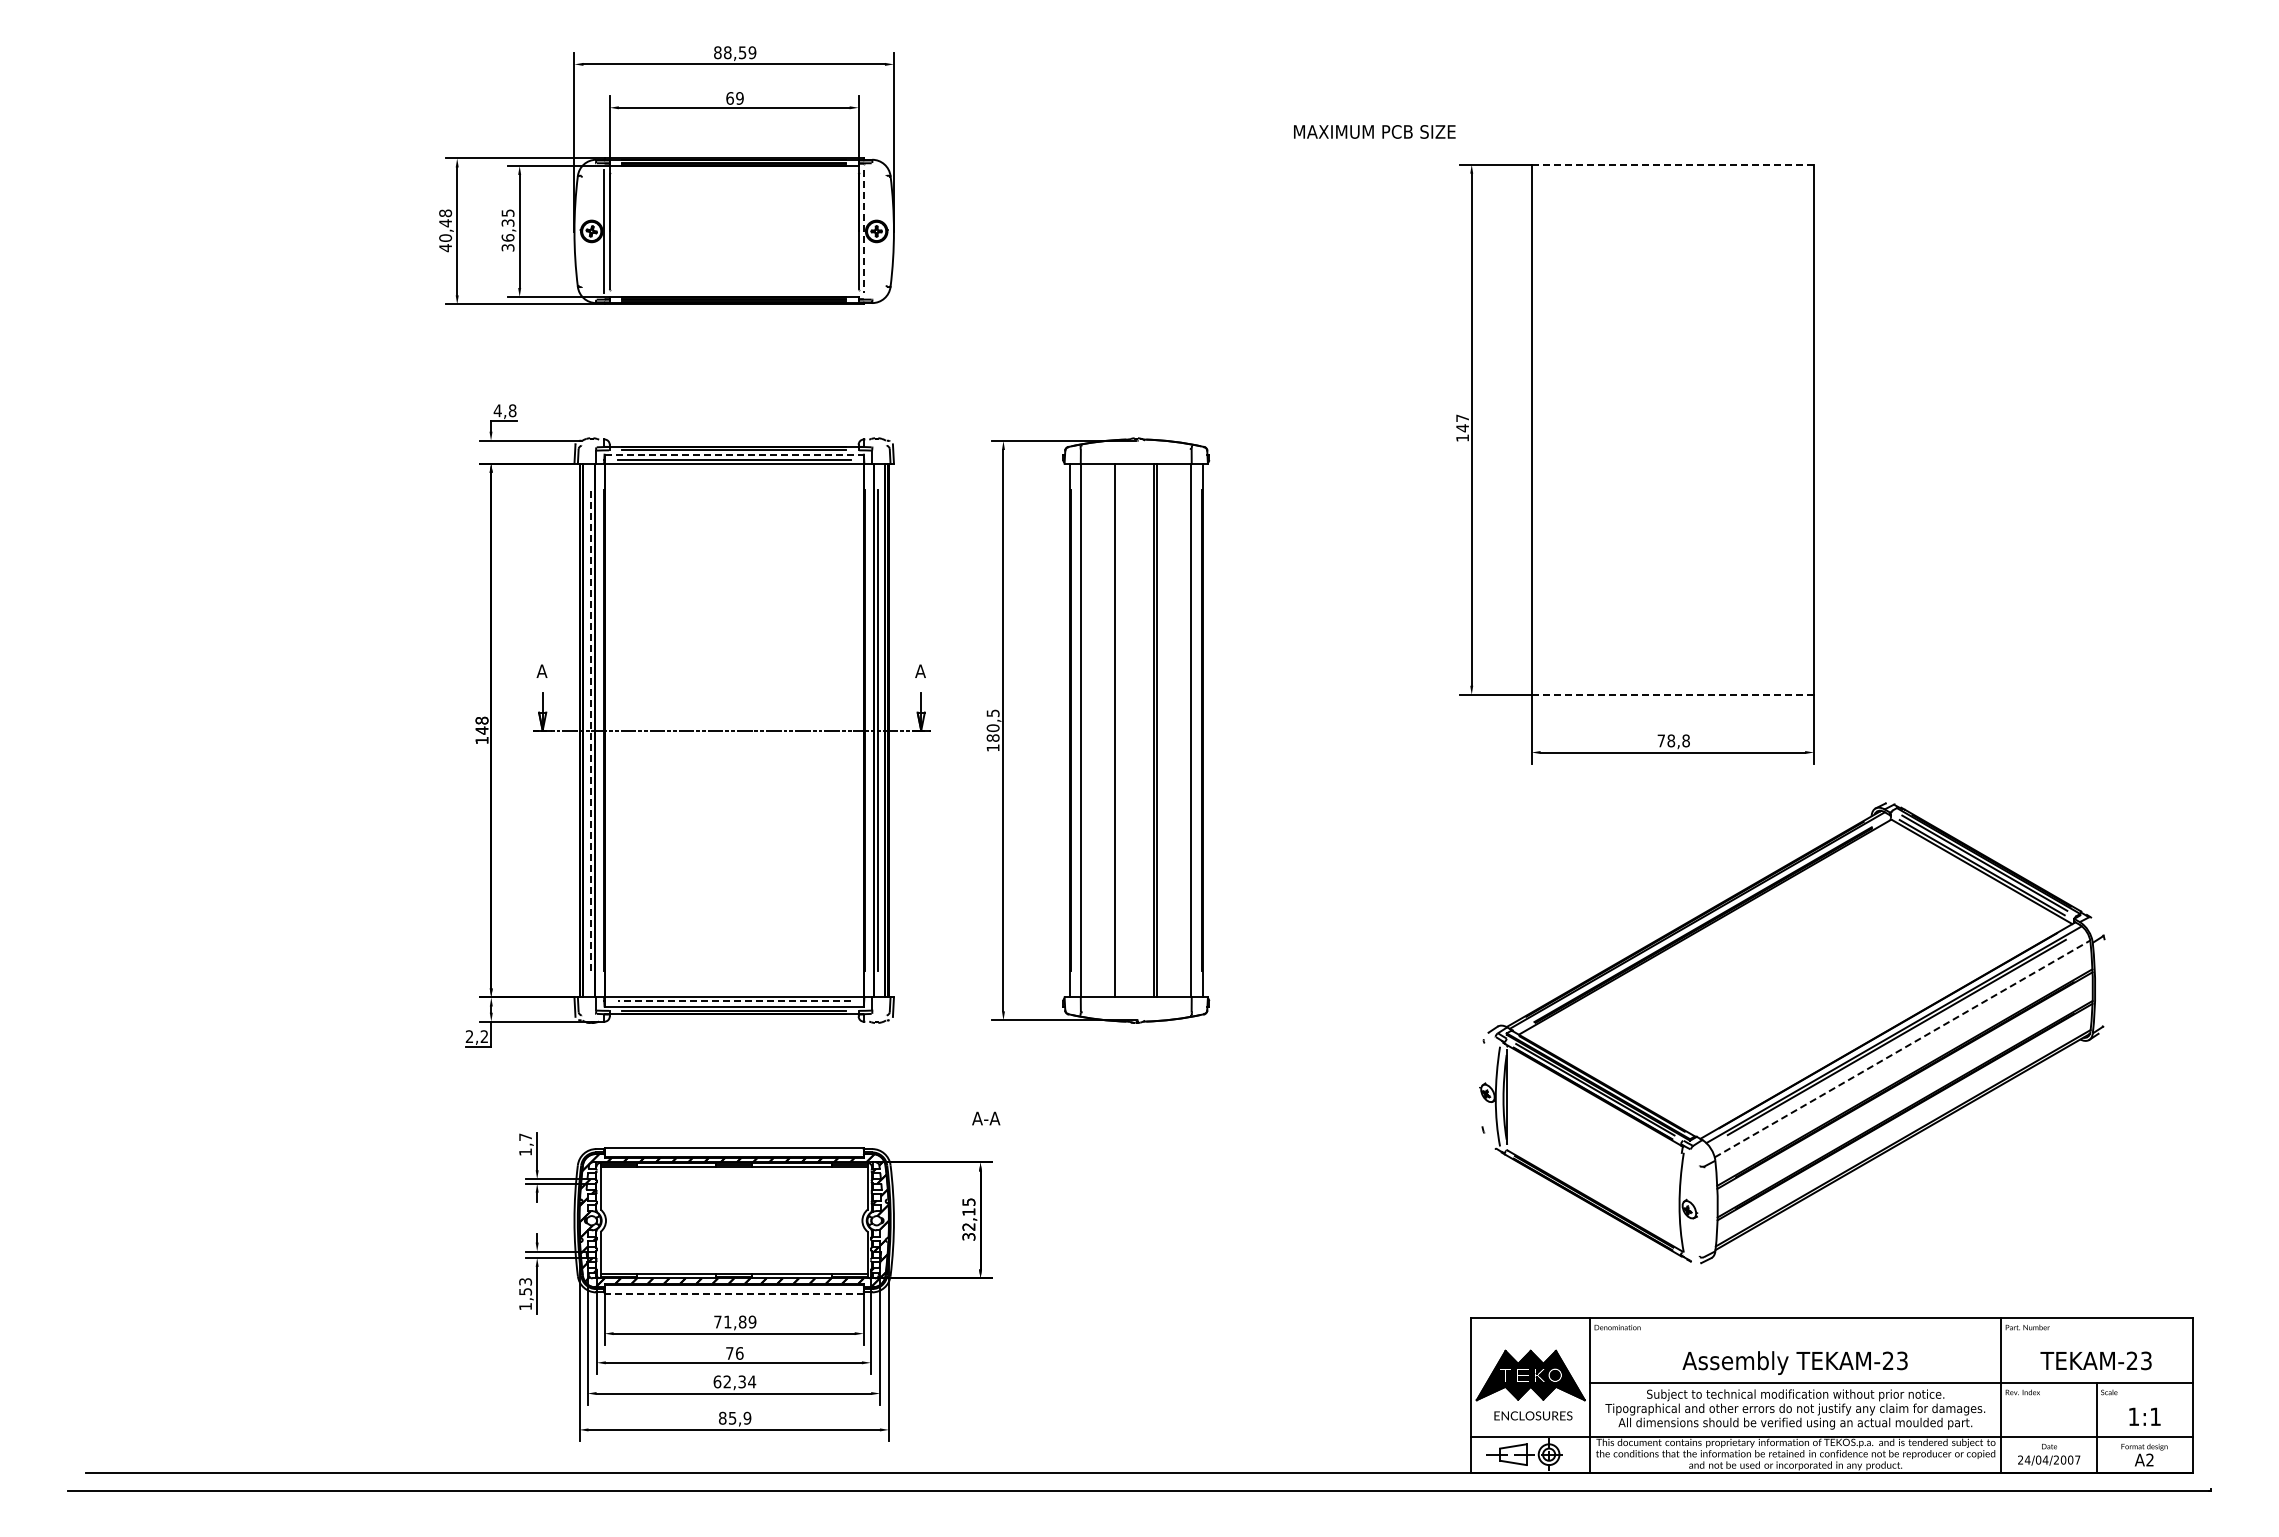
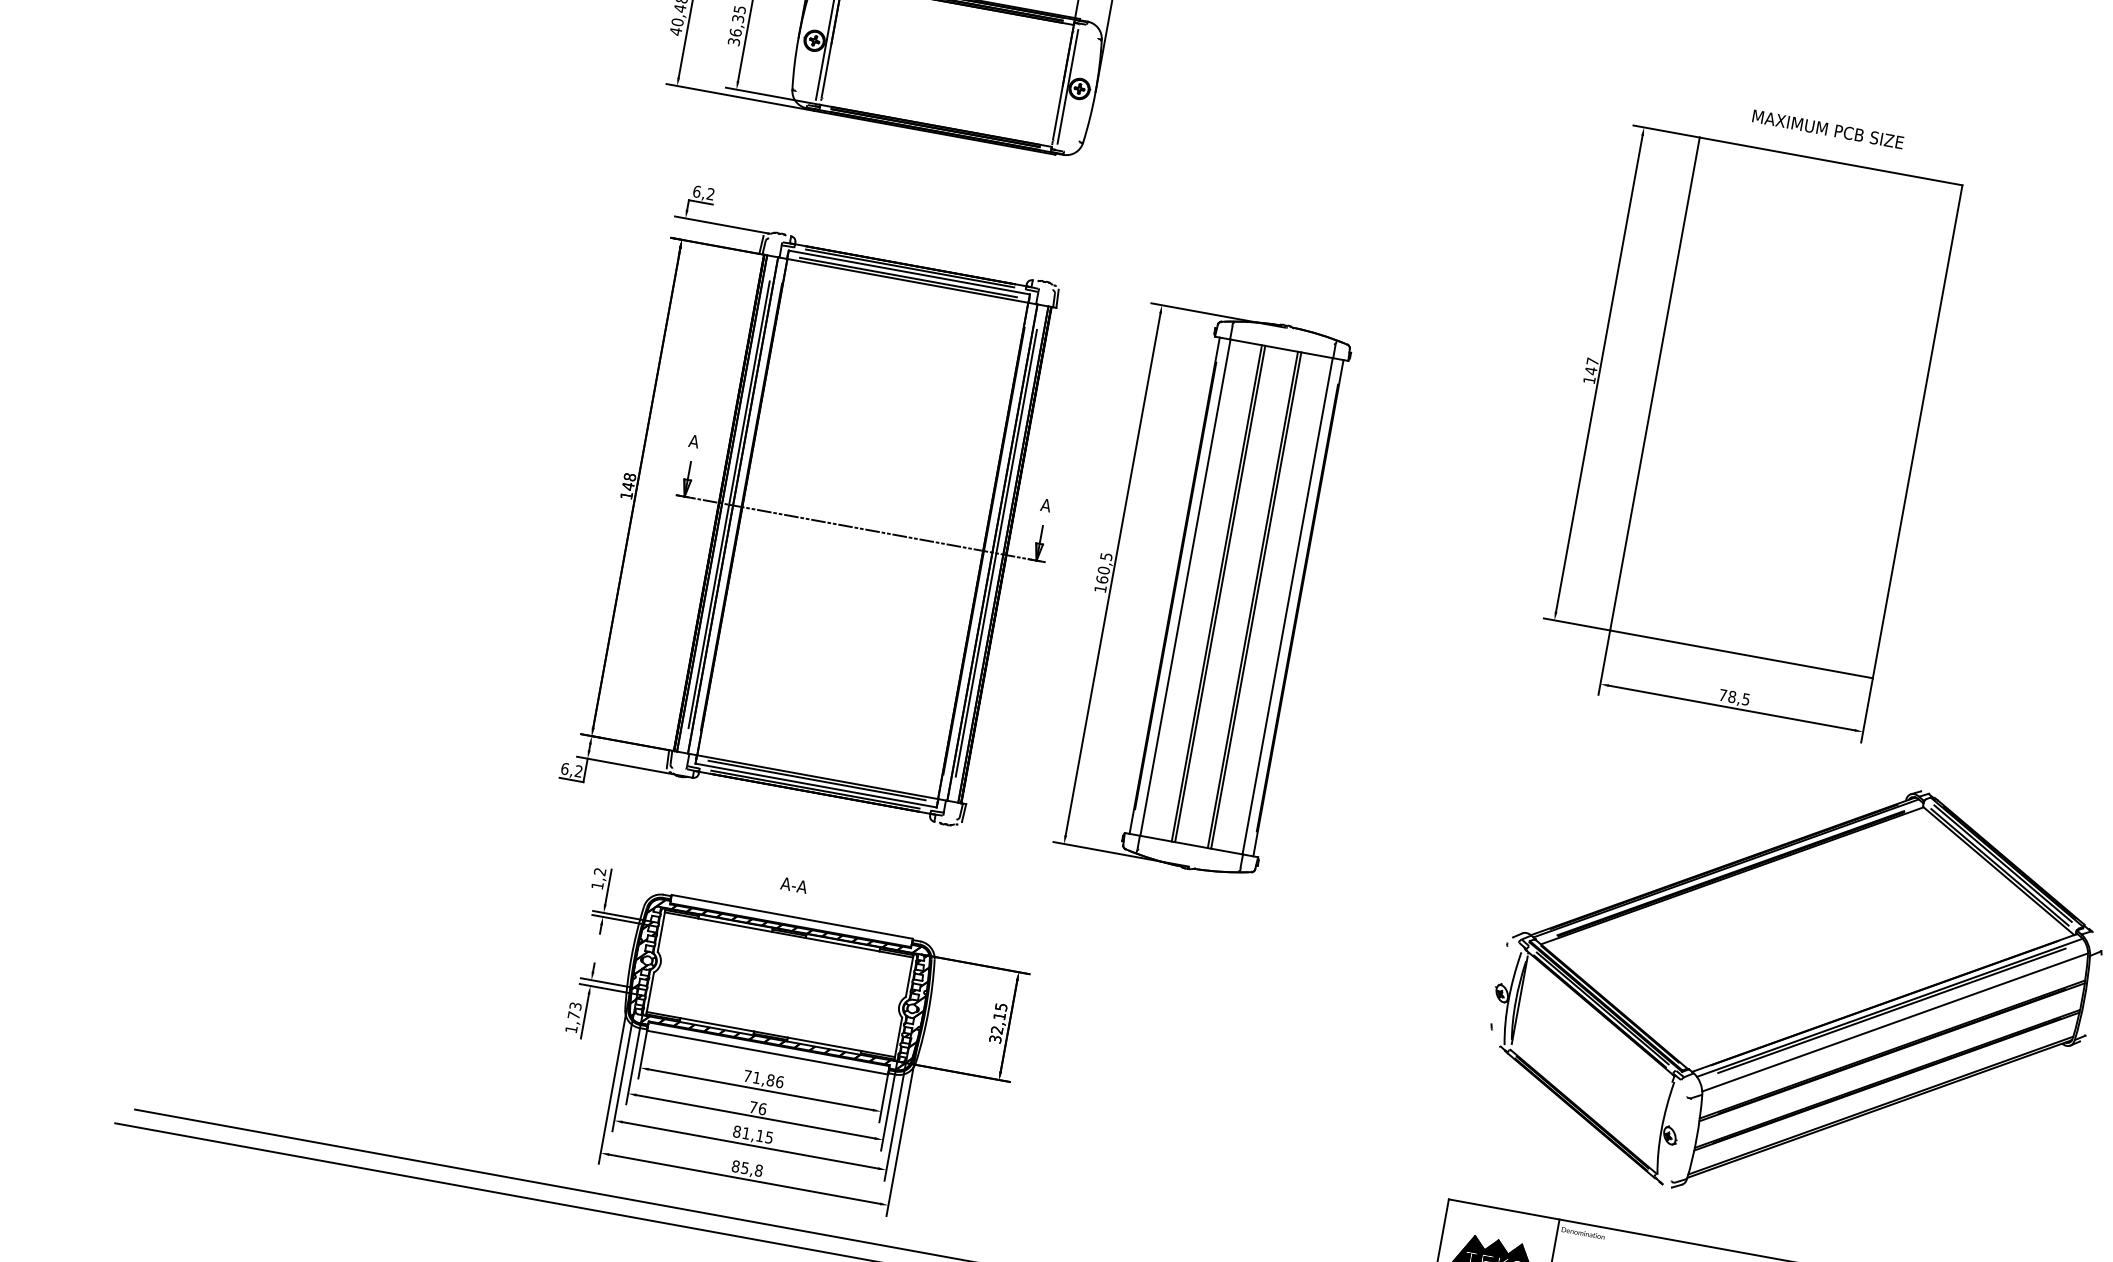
text: (1374, 131) -> (1828, 129), moved
line: (1673, 164) -> (1831, 161), dashed -> solid
line: (864, 231) -> (1068, 87), dashed -> solid
text: (504, 410) -> (703, 192), 4,8 -> 6,2
line: (734, 454) -> (909, 272), dashed -> solid
line: (1672, 694) -> (1741, 654), dashed -> solid
line: (590, 730) -> (729, 504), dashed -> solid
line: (1118, 730) -> (1220, 593), added
text: (992, 737) -> (1101, 579), 180,5 -> 160,5
text: (1685, 740) -> (1745, 698), 78,8 -> 78,5
line: (734, 1001) -> (817, 780), dashed -> solid
text: (469, 1036) -> (564, 768), 2,2 -> 6,2
line: (1902, 1048) -> (1895, 1022), dashed -> solid
text: (986, 1118) -> (794, 885), moved
text: (525, 1136) -> (600, 871), 1,7 -> 1,2
text: (525, 1291) -> (573, 1015), 1,53 -> 1,73
line: (734, 1293) -> (767, 1052), dashed -> solid
text: (752, 1321) -> (779, 1081), 71,89 -> 71,86
text: (734, 1381) -> (753, 1134), 62,34 -> 81,15
text: (747, 1418) -> (758, 1170), 85,9 -> 85,8

